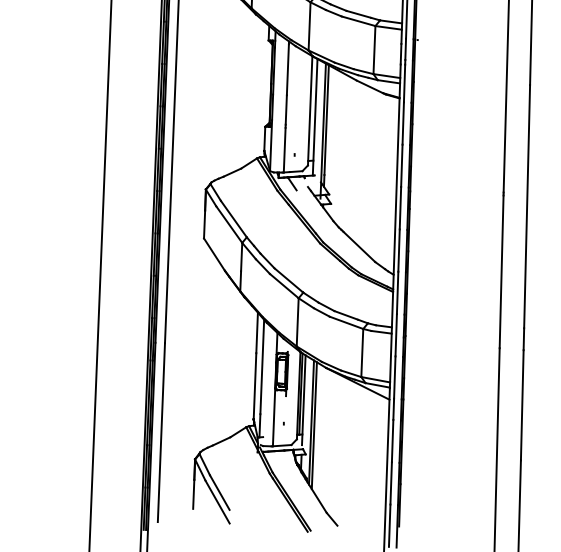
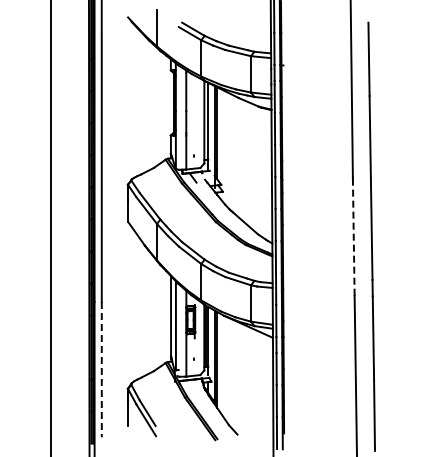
line: (501, 271) -> (353, 237), solid -> dashed
line: (161, 432) -> (101, 369), solid -> dashed

